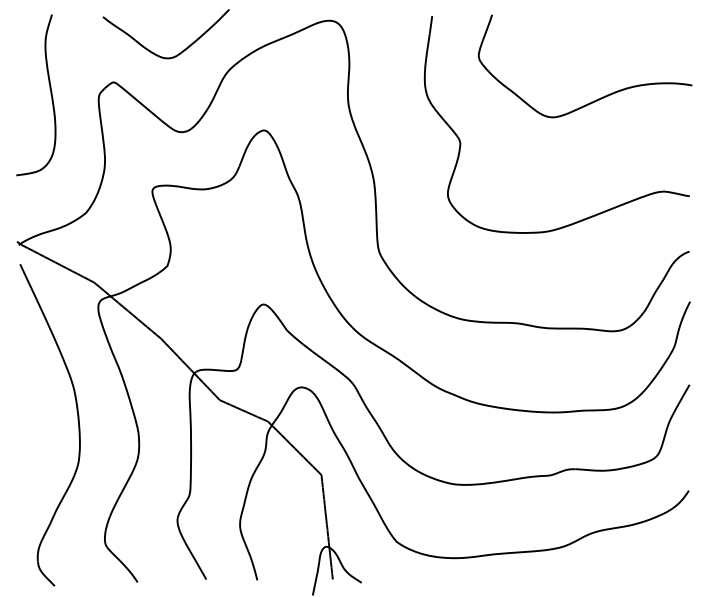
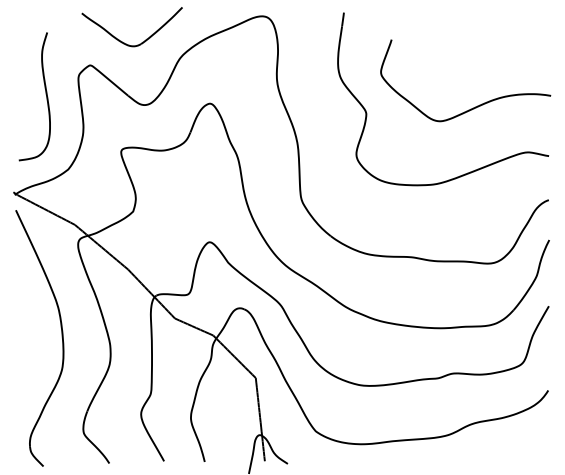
curve: (49, 92) -> (45, 94), moved
curve: (599, 97) -> (477, 105), moved

